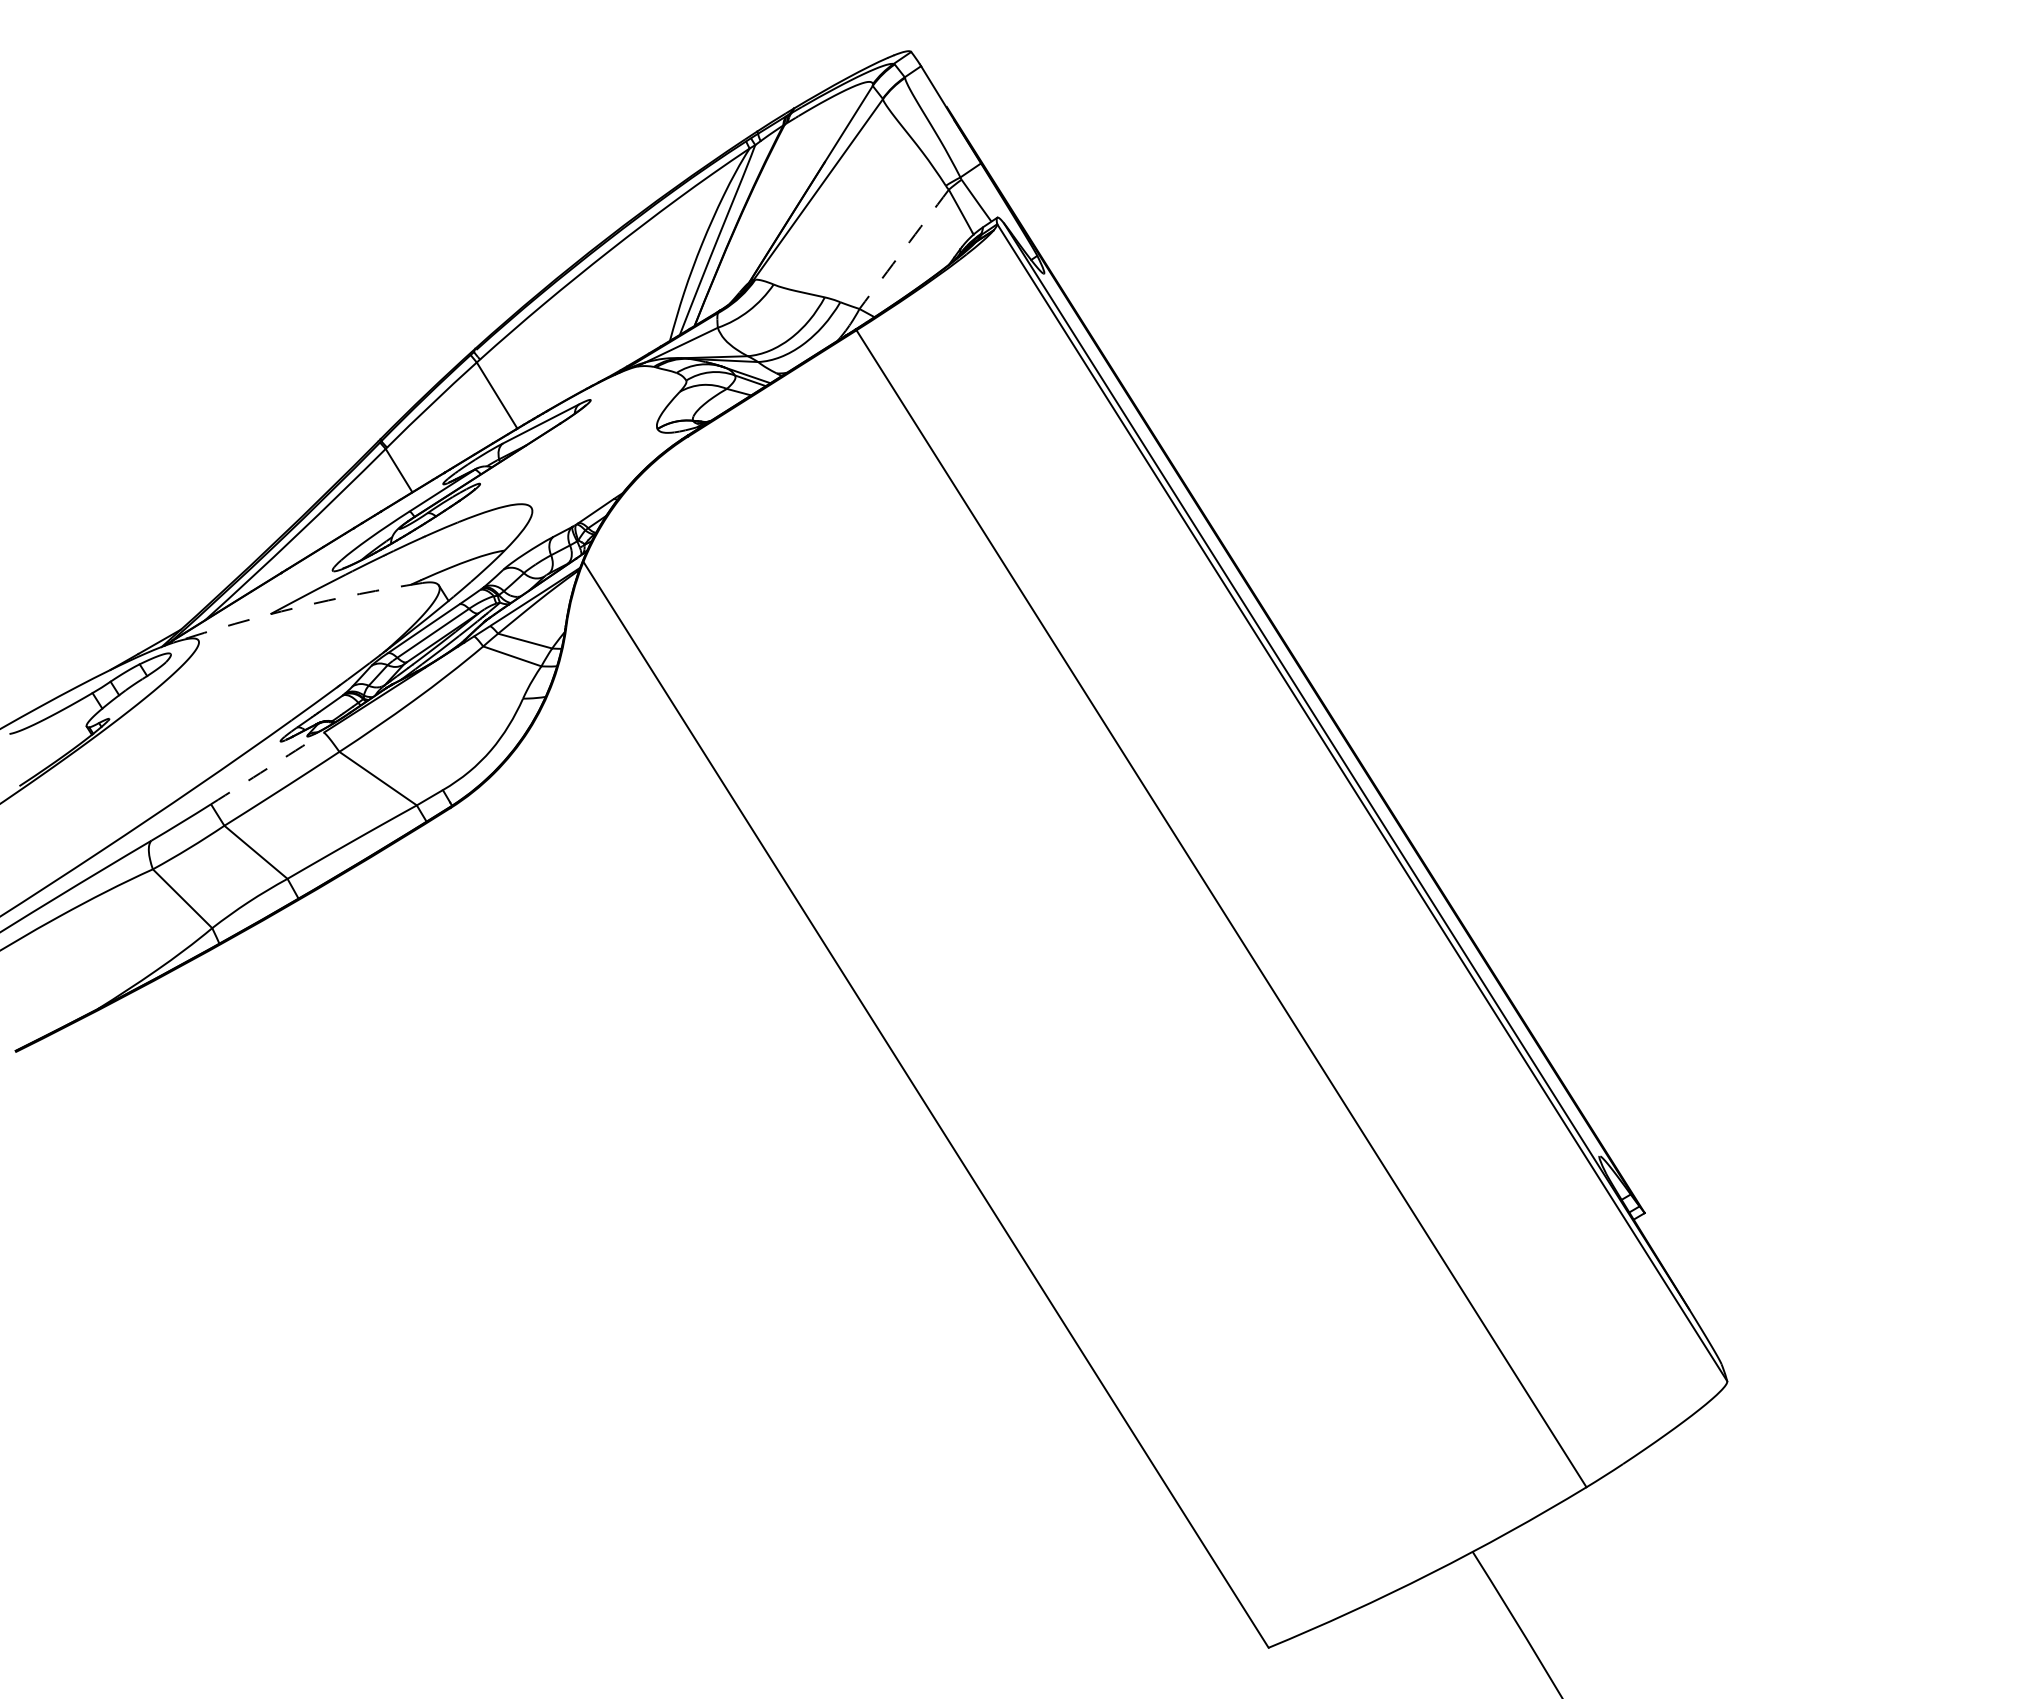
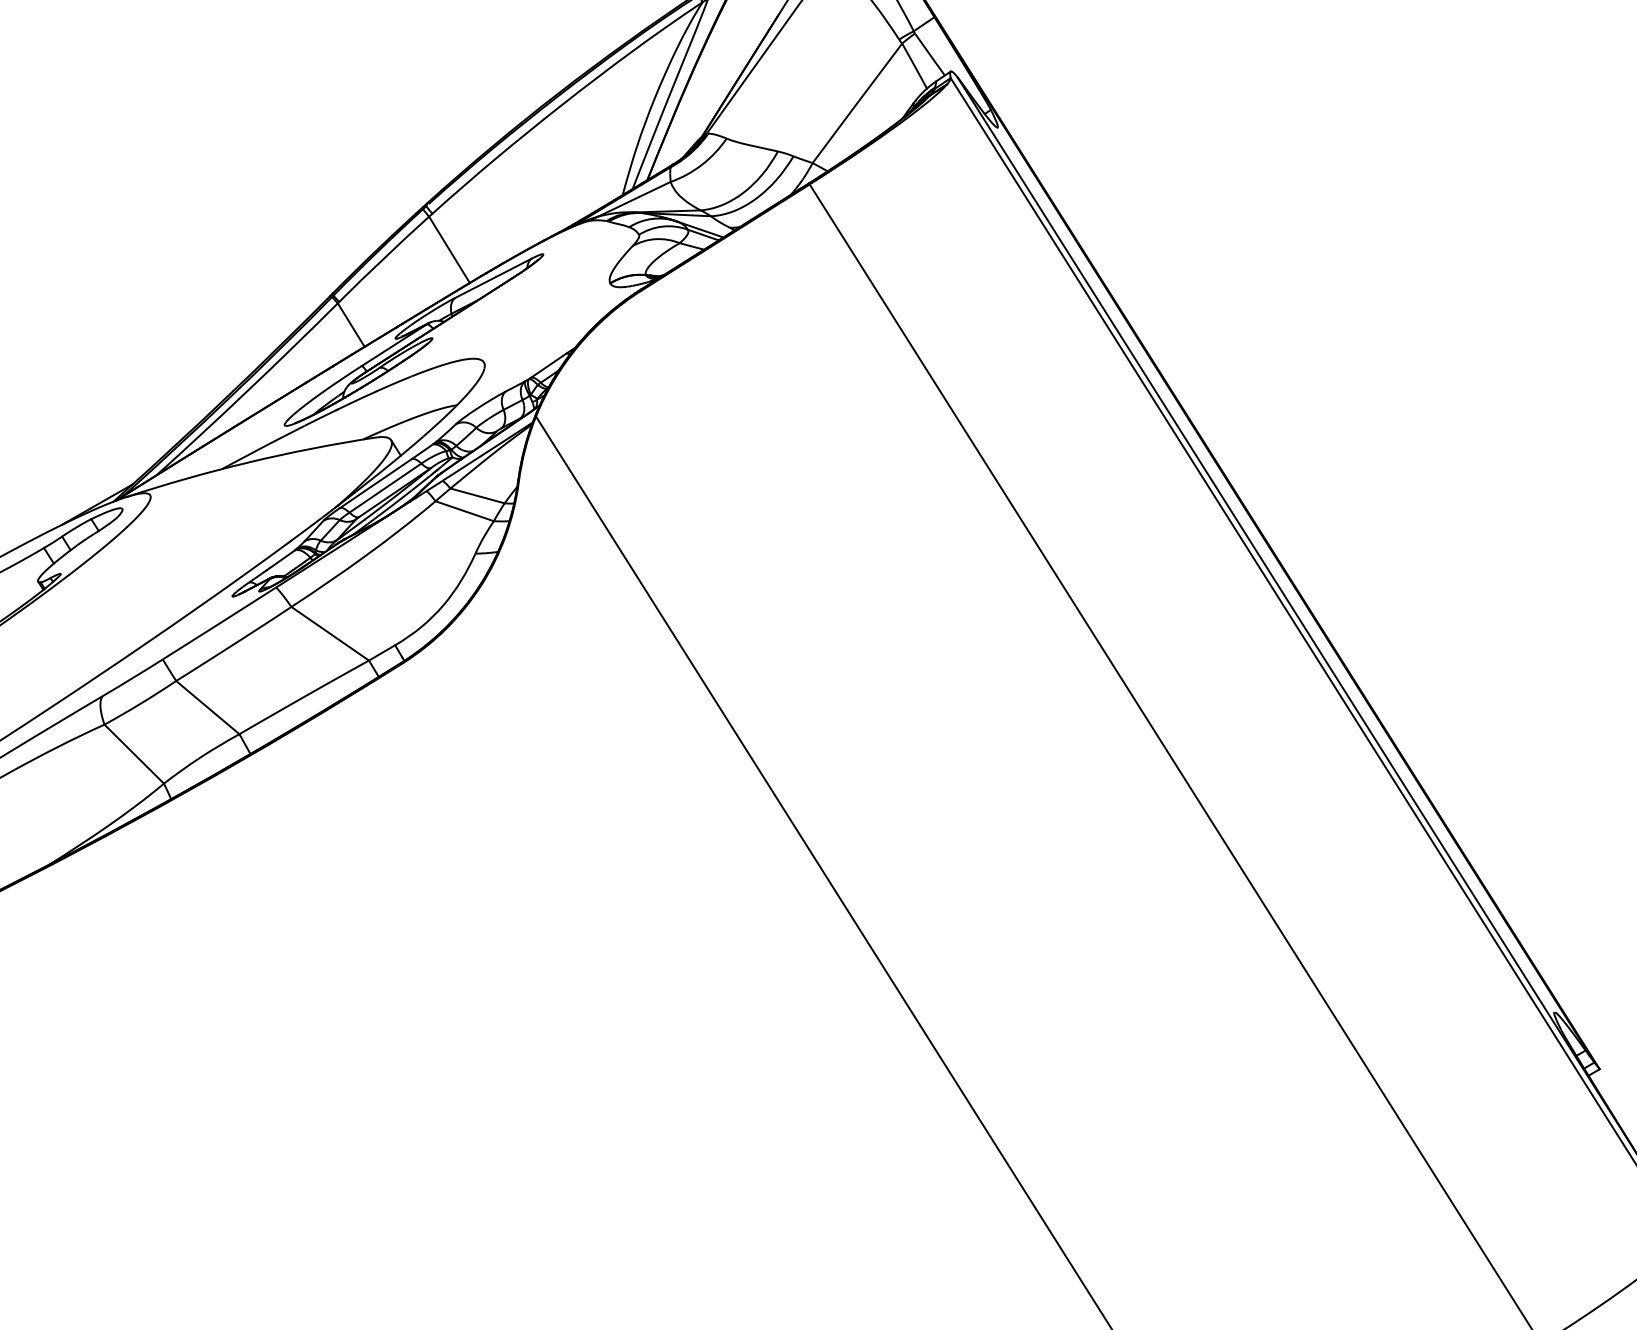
arc: (904, 249) -> (857, 103), dashed -> solid
arc: (296, 607) -> (248, 462), dashed -> solid
arc: (267, 768) -> (219, 623), dashed -> solid

